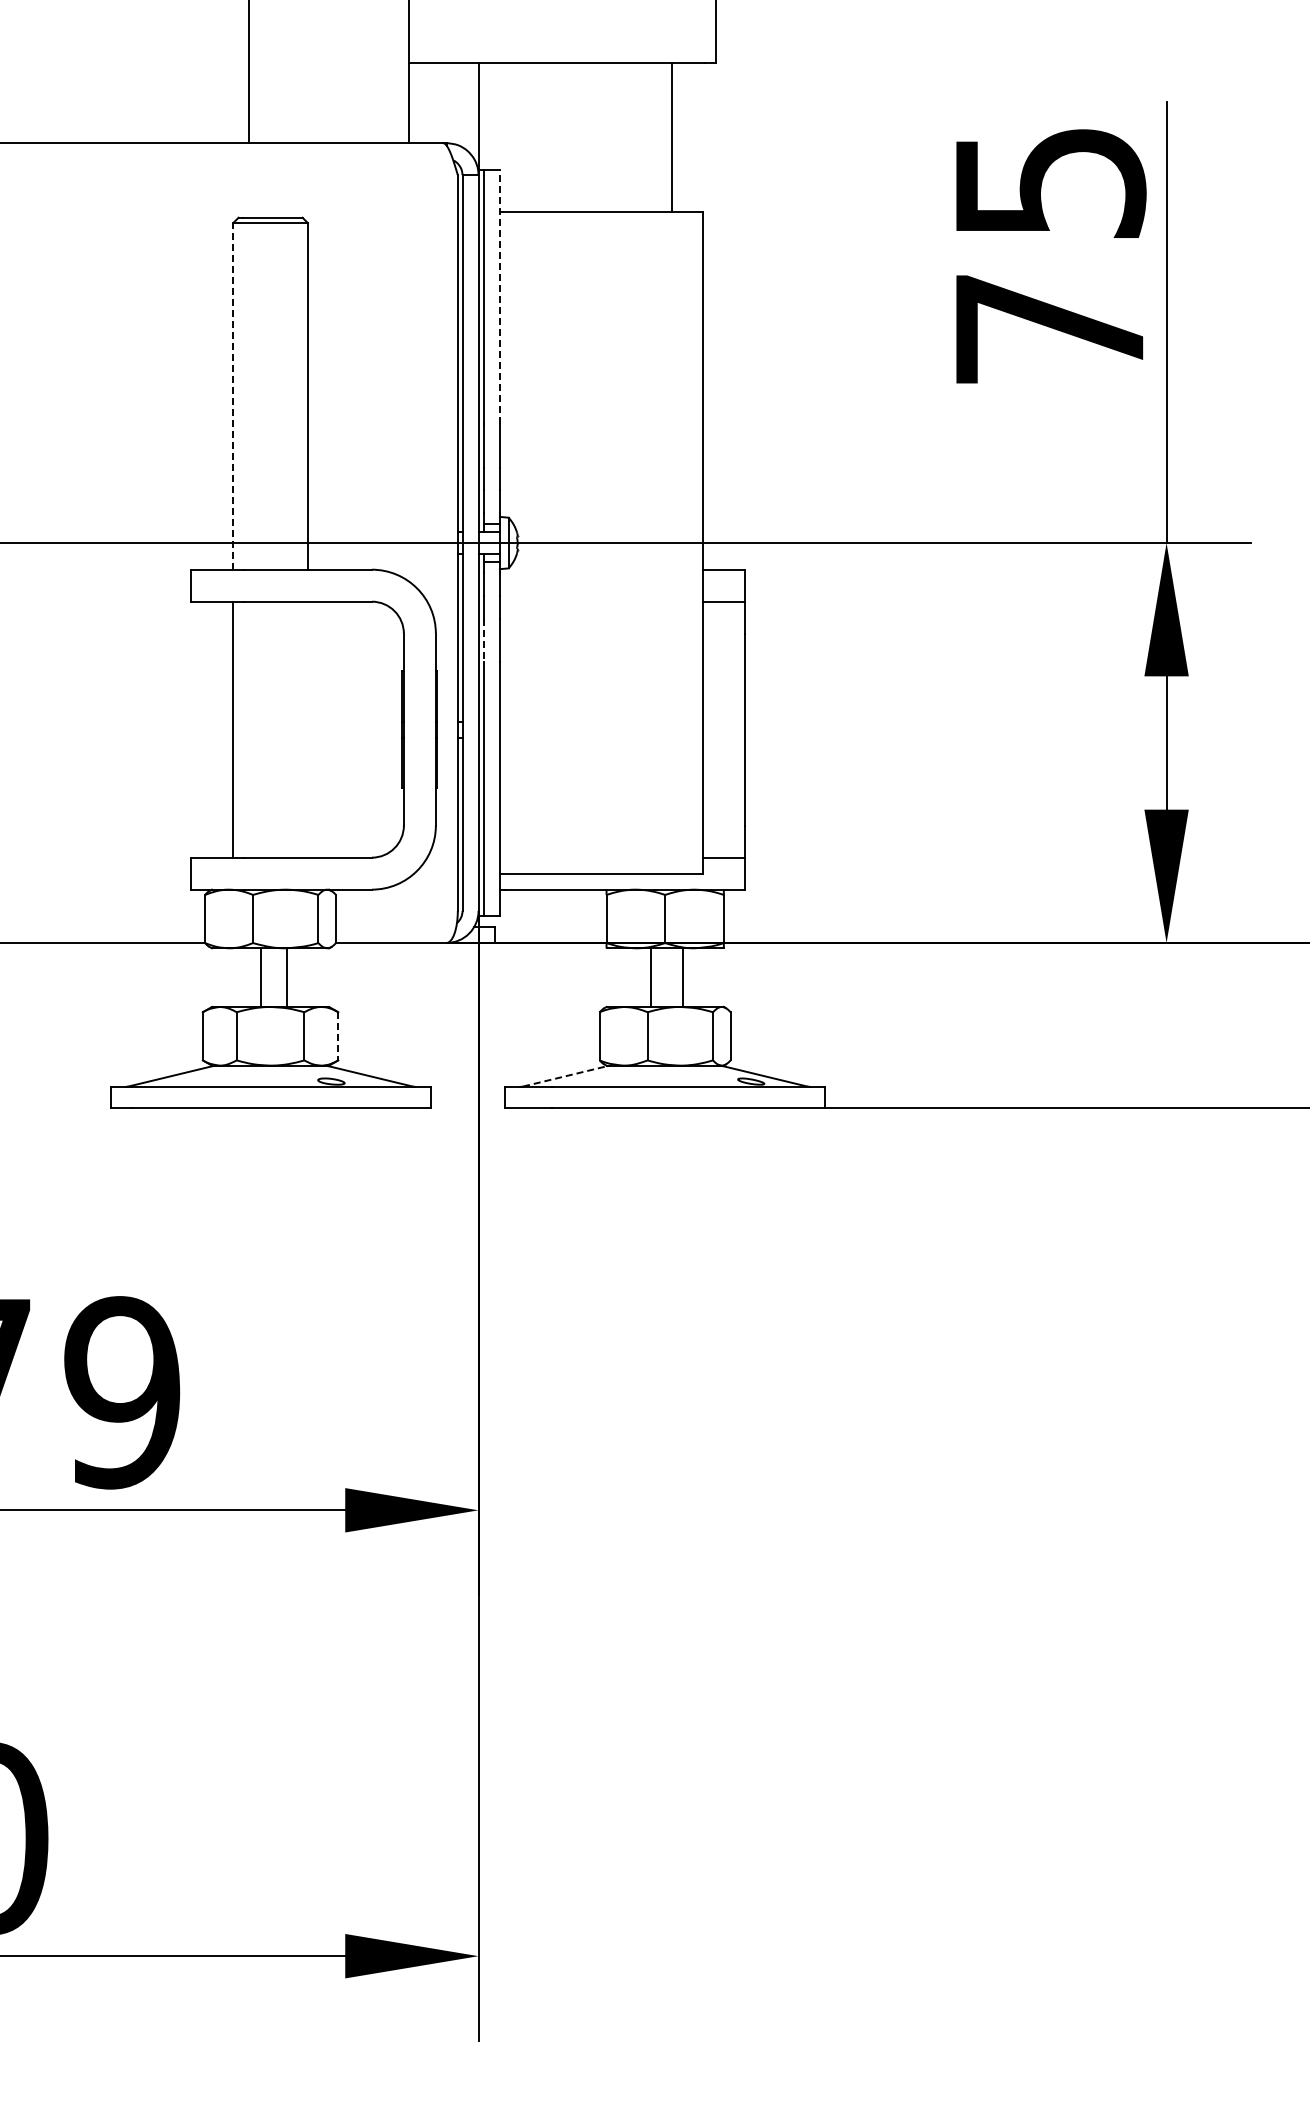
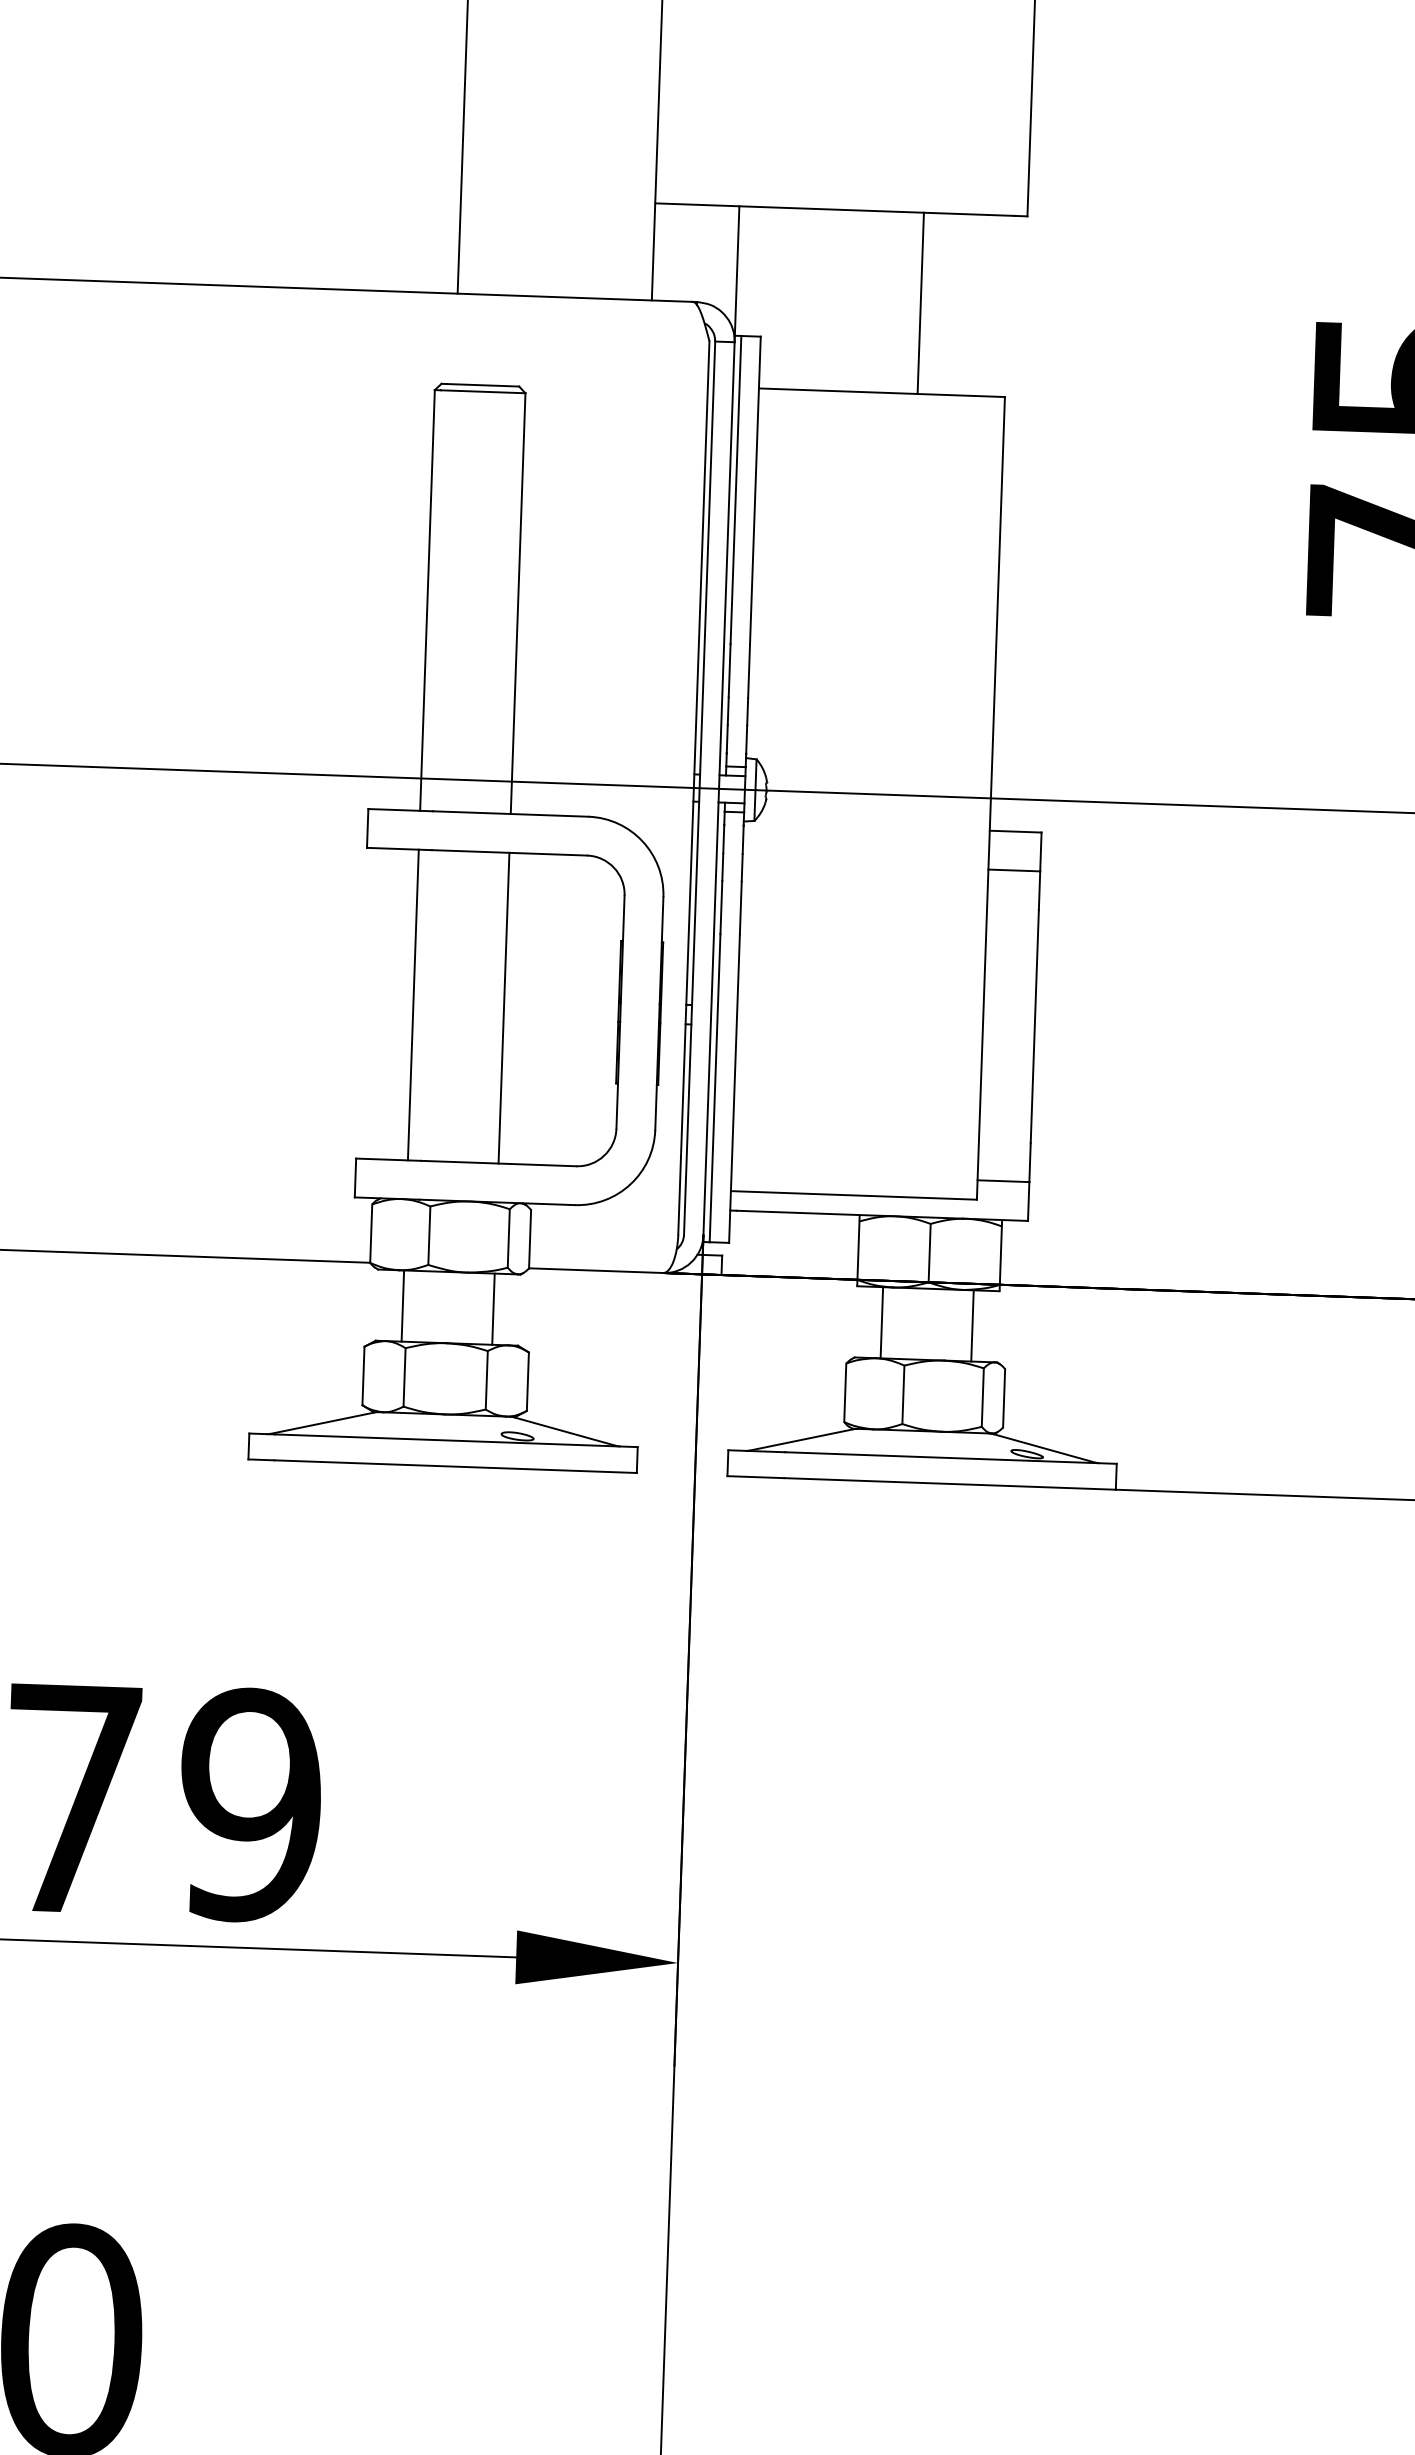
line: (671, 137) -> (920, 303), moved
line: (499, 296) -> (754, 490), dashed -> solid
line: (233, 395) -> (427, 599), dashed -> solid
line: (483, 640) -> (720, 907), dashed -> solid
line: (307, 729) -> (503, 1007), added
line: (260, 977) -> (492, 1309), moved
line: (287, 977) -> (403, 1305), moved
line: (650, 977) -> (972, 1325), moved
line: (682, 977) -> (881, 1322), moved
line: (338, 1036) -> (528, 1381), dashed -> solid
line: (565, 1076) -> (801, 1440), dashed -> solid

